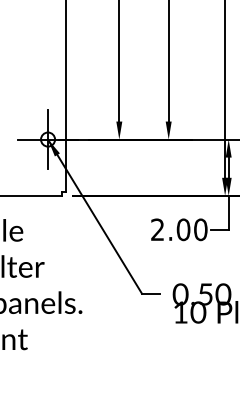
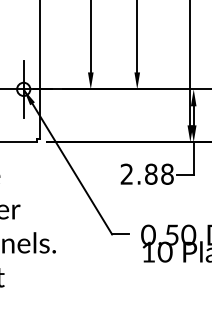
text: (191, 229) -> (158, 174), 2.00 -> 2.88

